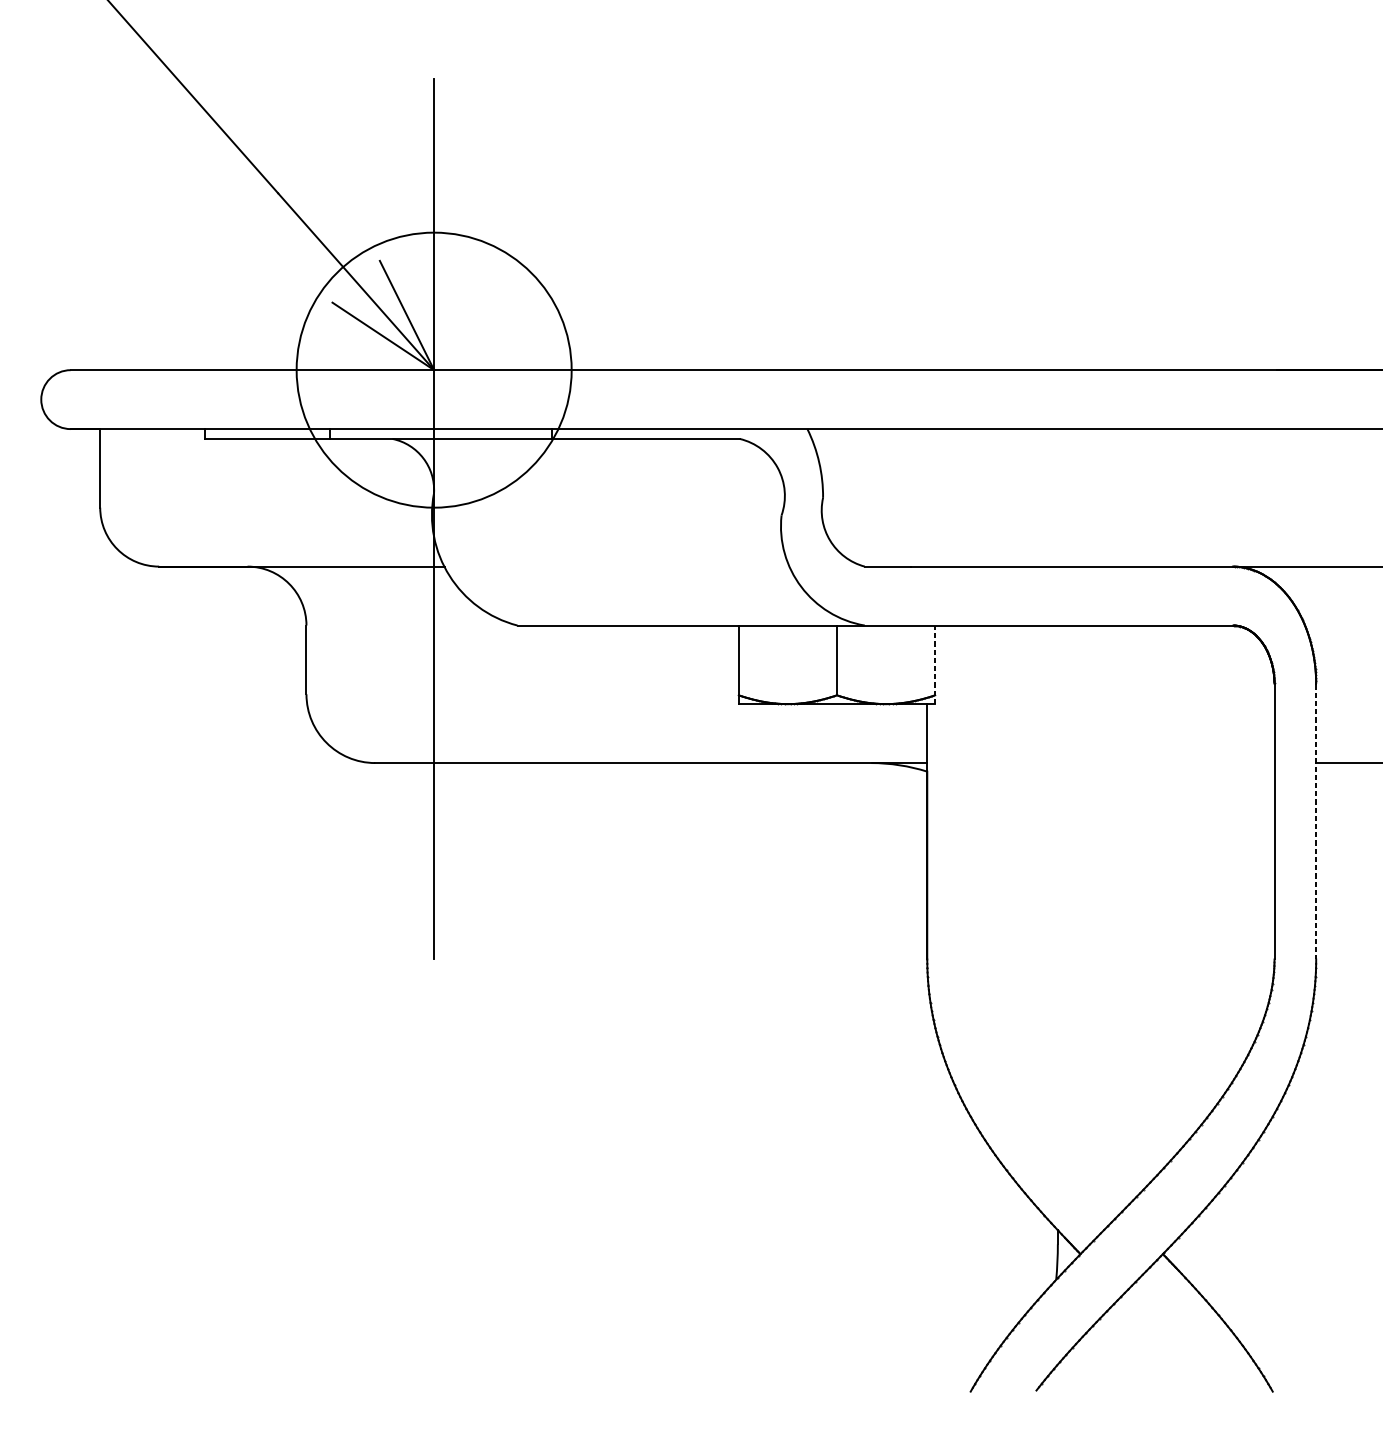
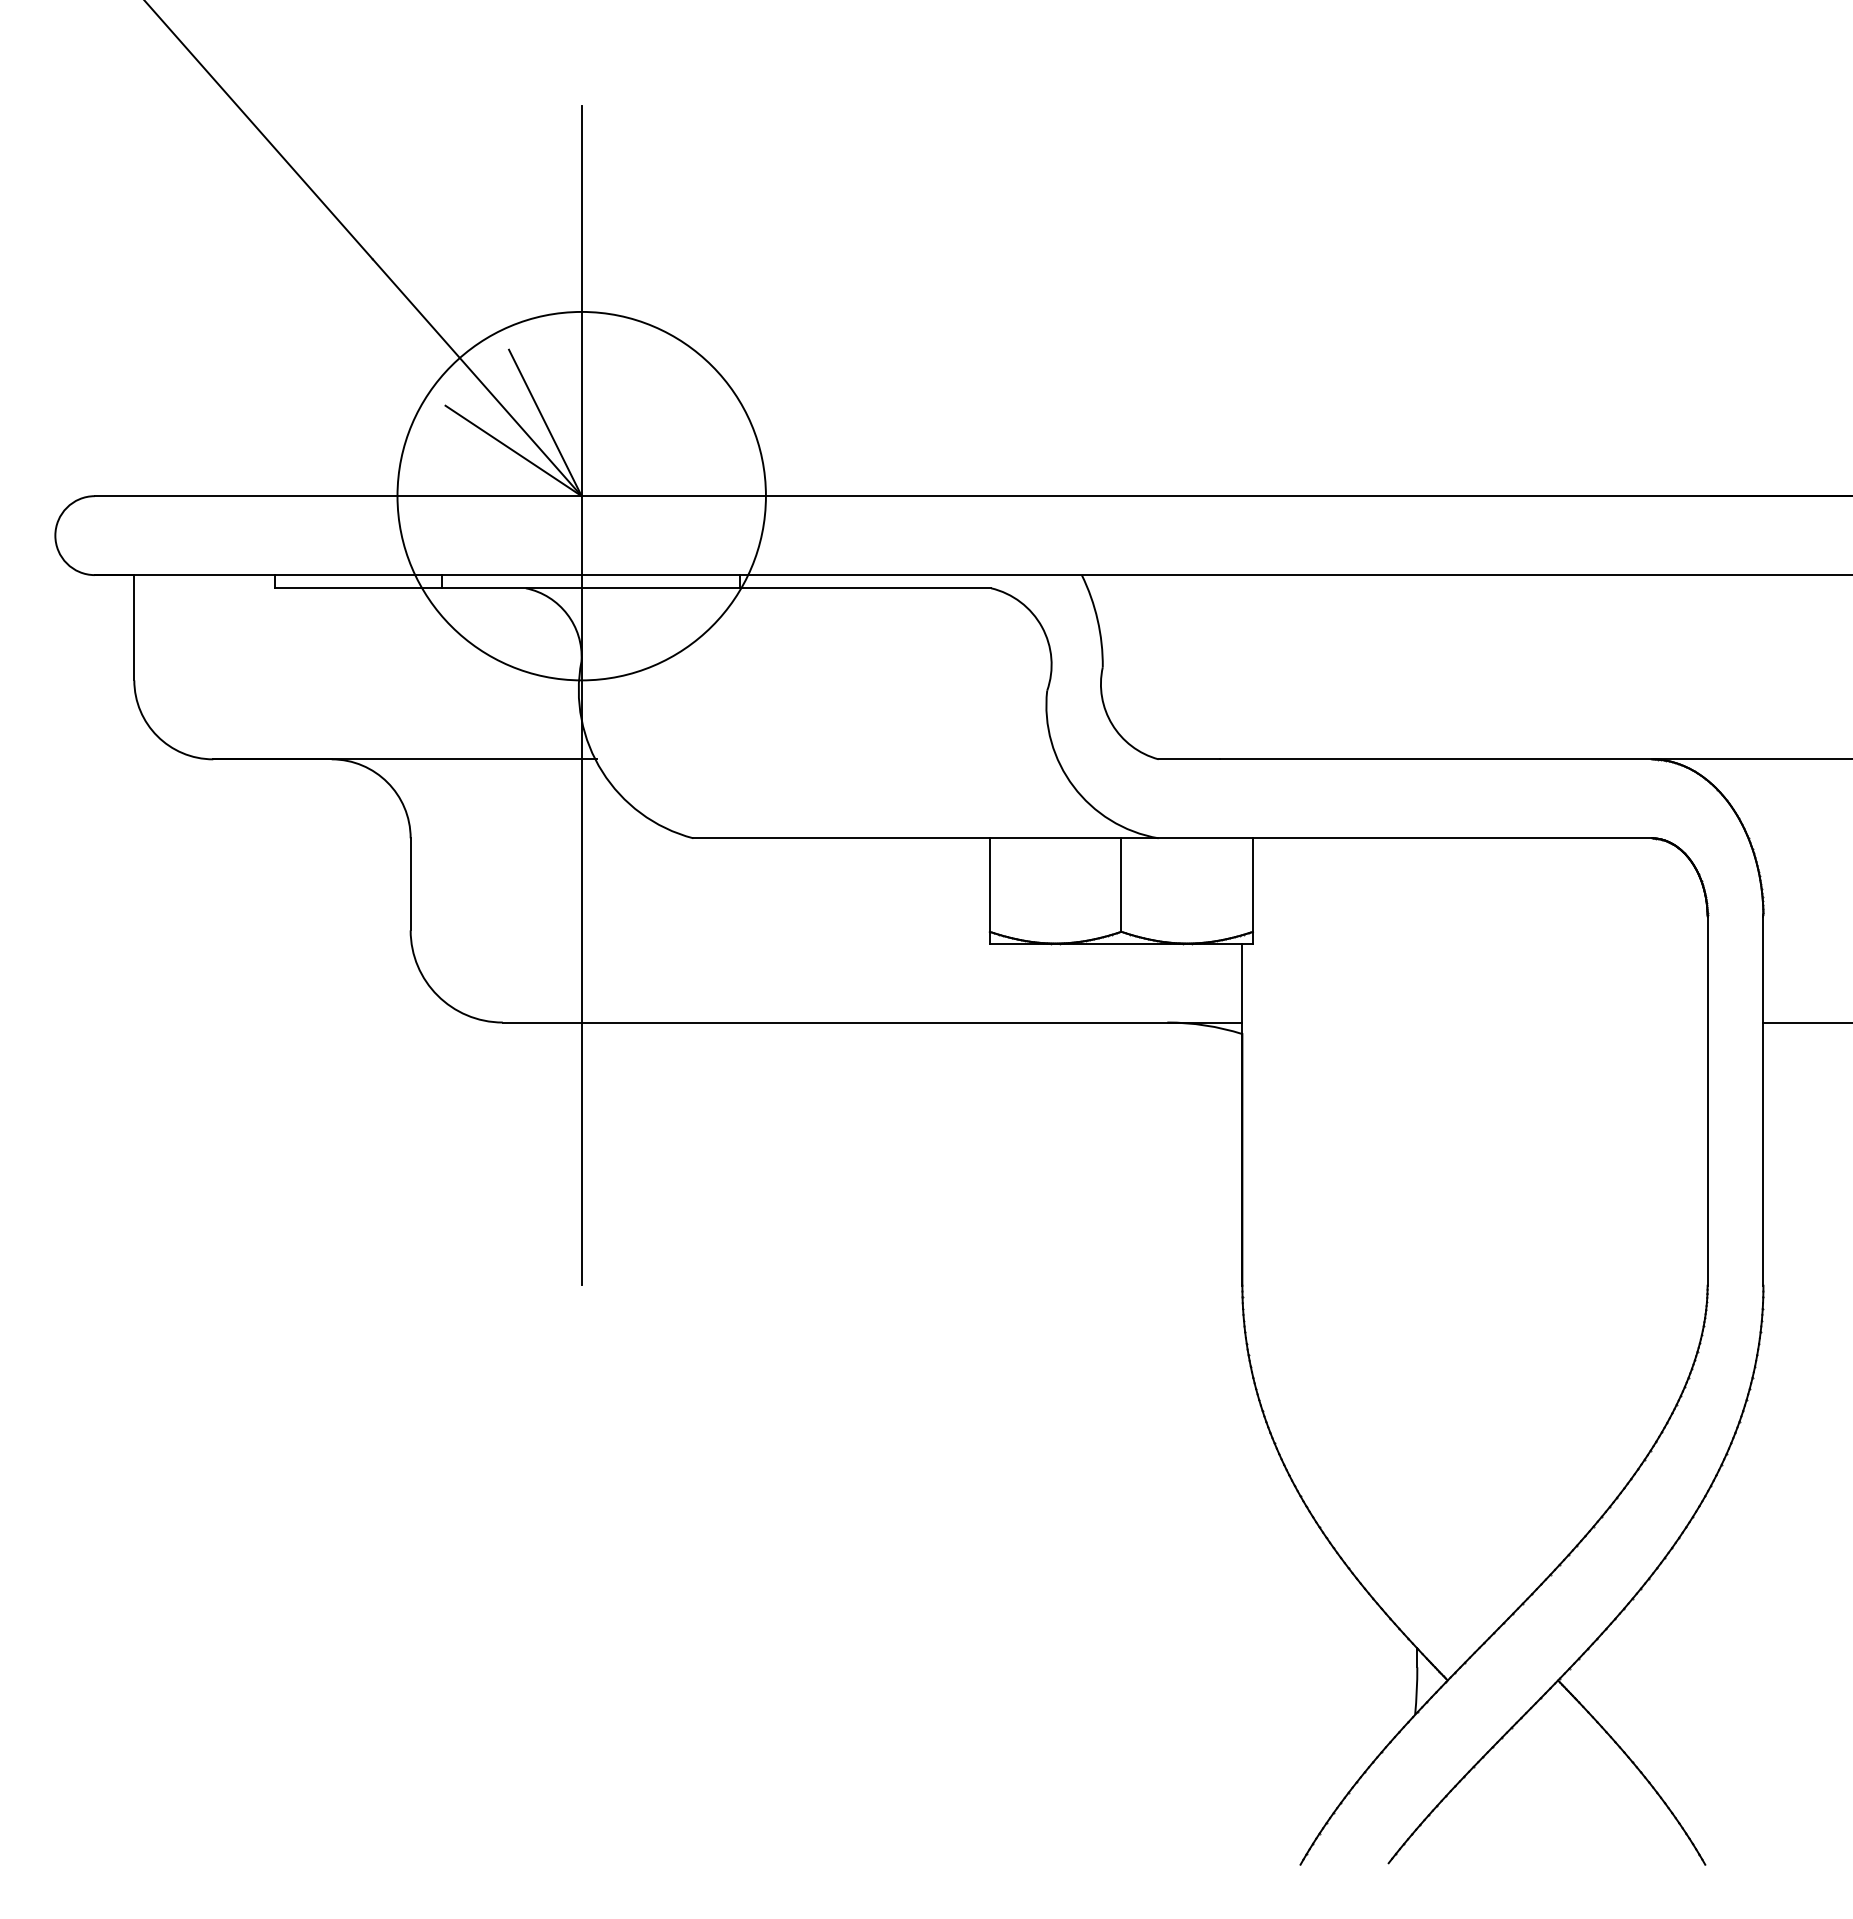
line: (935, 664) -> (1253, 890), dashed -> solid
line: (1316, 821) -> (1763, 1101), dashed -> solid

